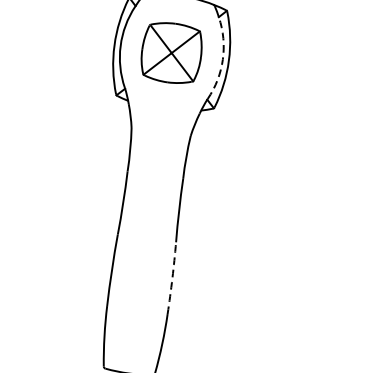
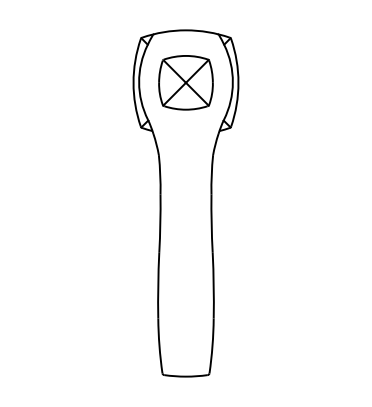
arc: (222, 59) -> (232, 82), dashed -> solid
arc: (172, 278) -> (213, 285), dashed -> solid

